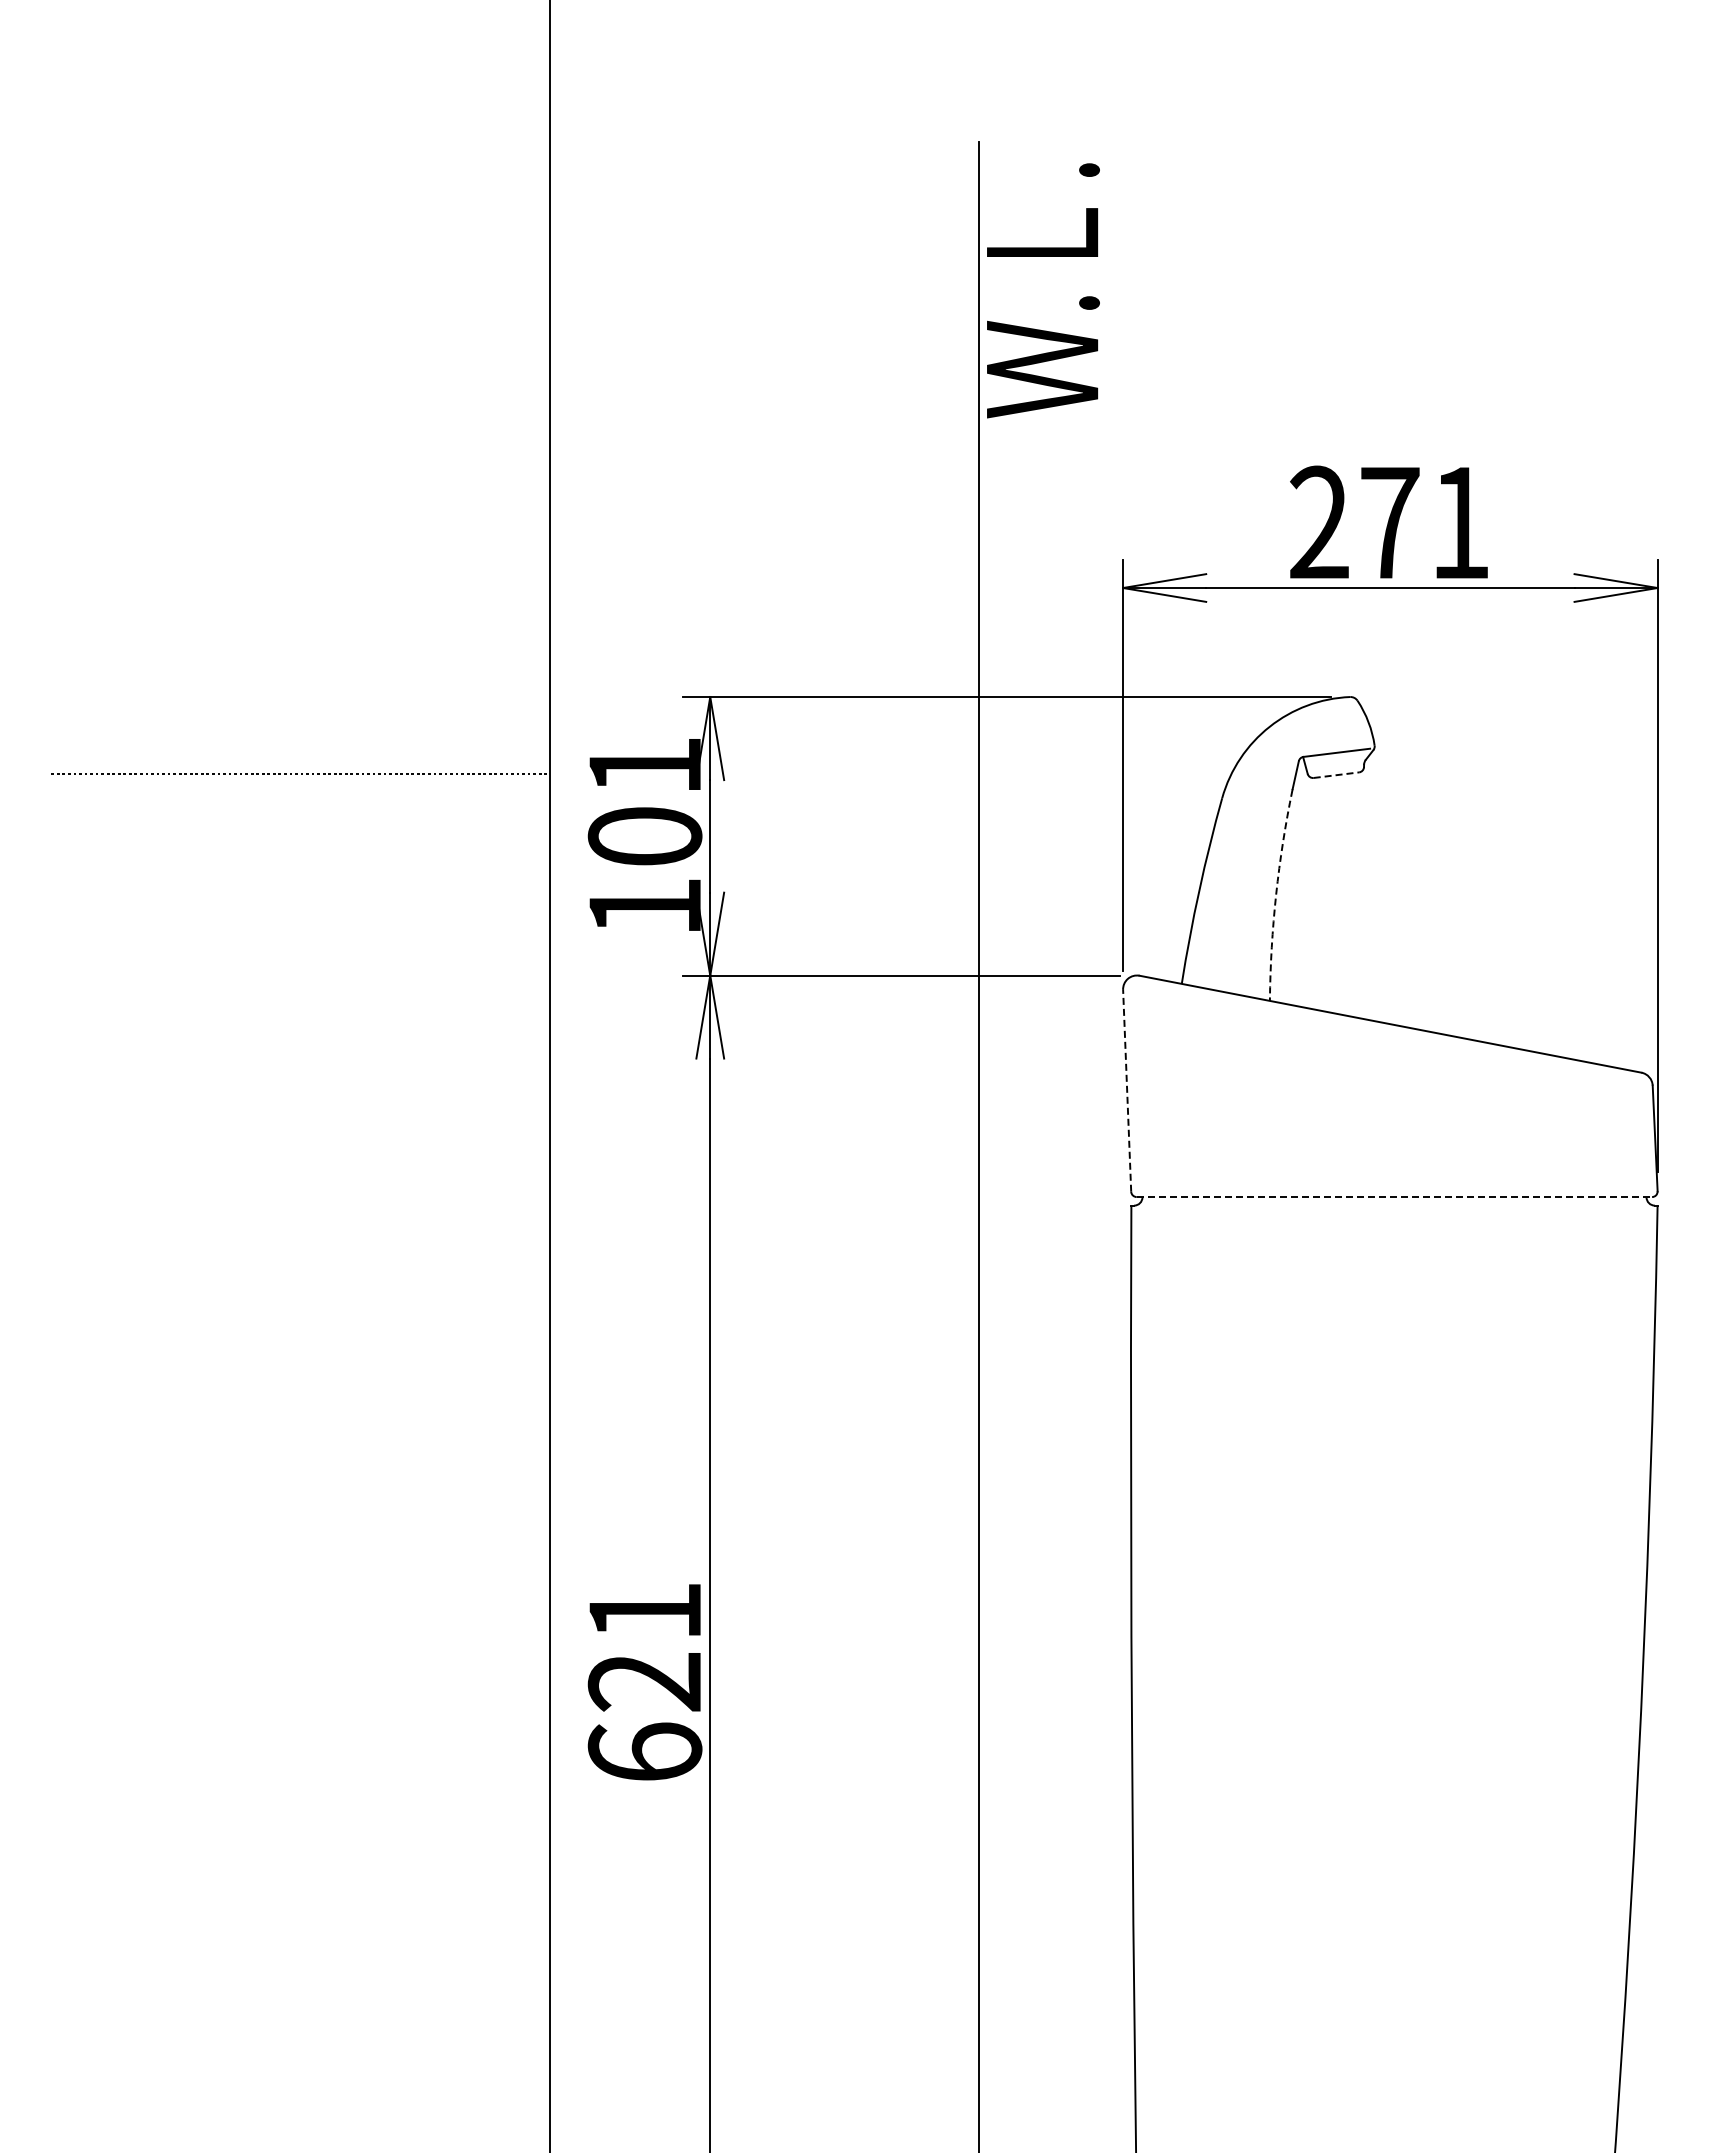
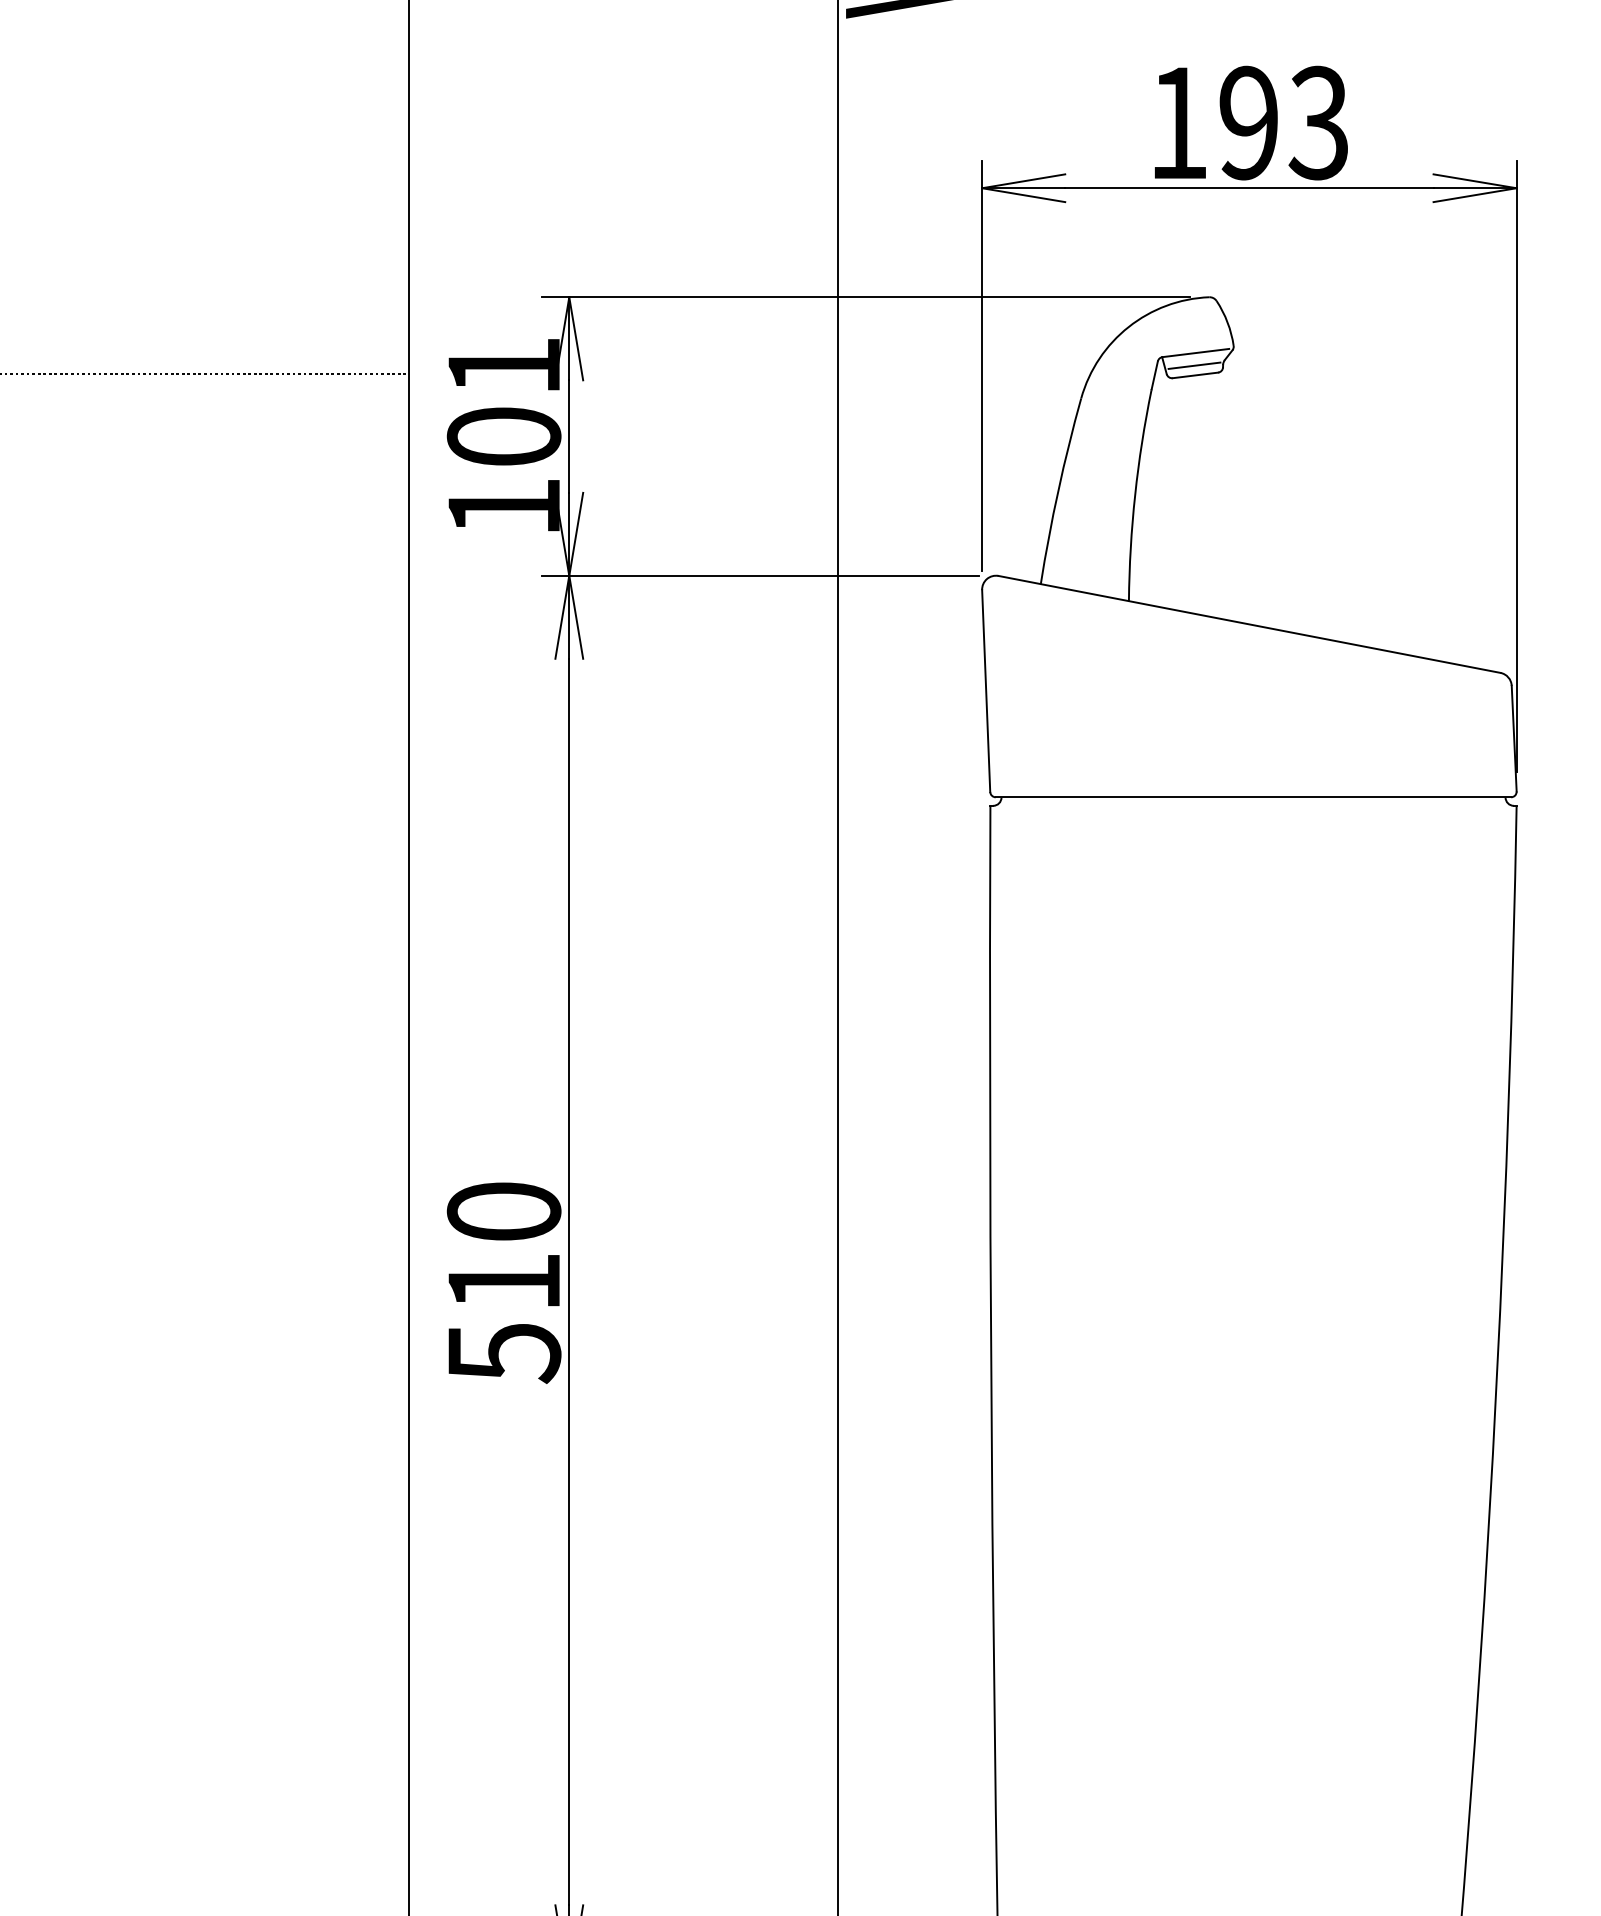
text: (1389, 522) -> (1248, 122), 271 -> 193
line: (1335, 765) -> (1194, 365), added
line: (1336, 775) -> (1195, 375), dashed -> solid
arc: (1276, 894) -> (1135, 494), dashed -> solid
line: (1127, 1090) -> (986, 690), dashed -> solid
line: (1394, 1197) -> (1253, 797), dashed -> solid
text: (644, 1682) -> (503, 1282), 621 -> 510

